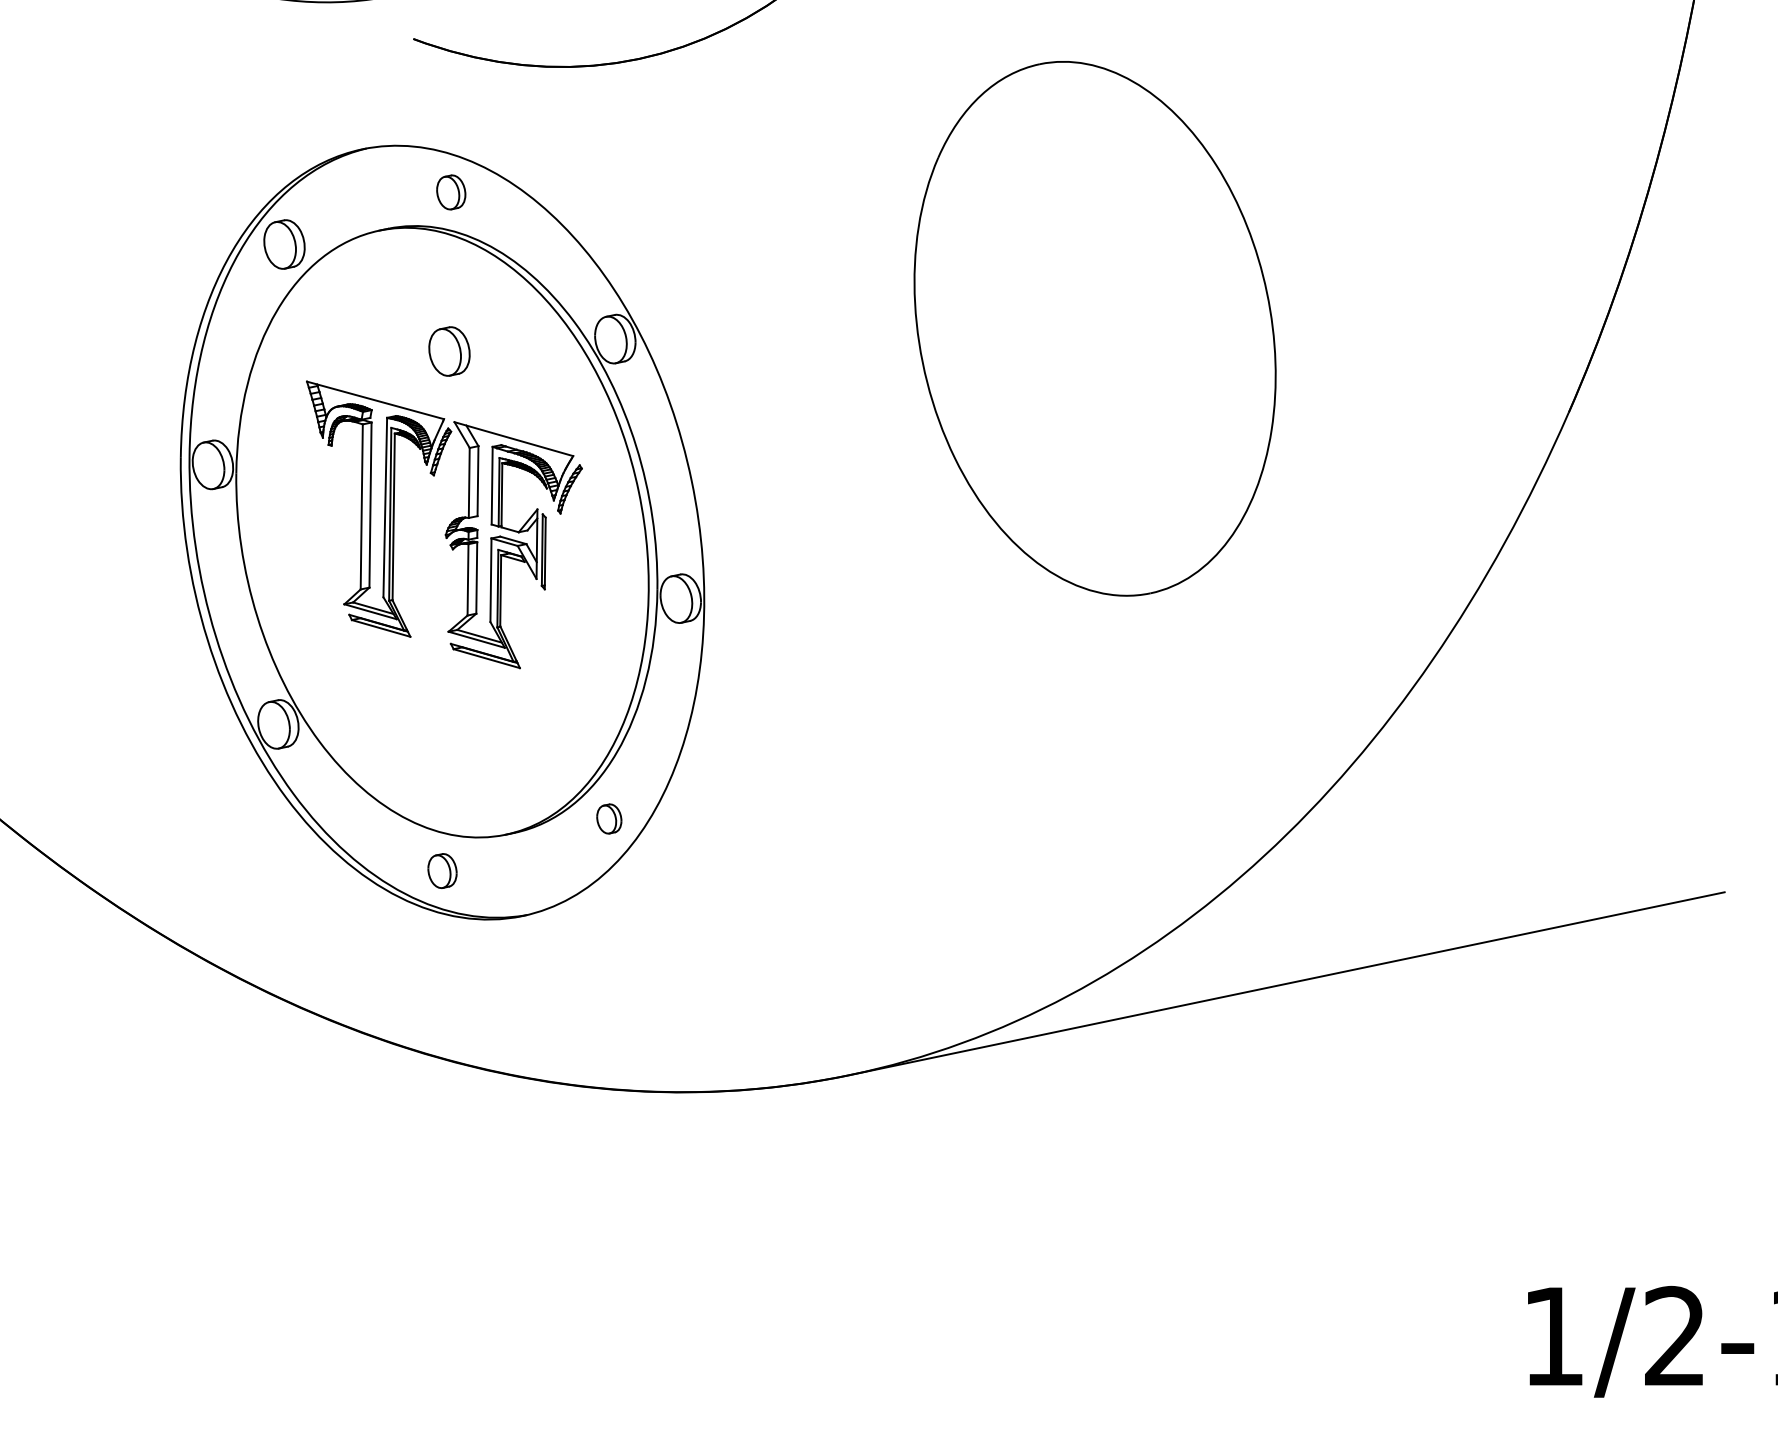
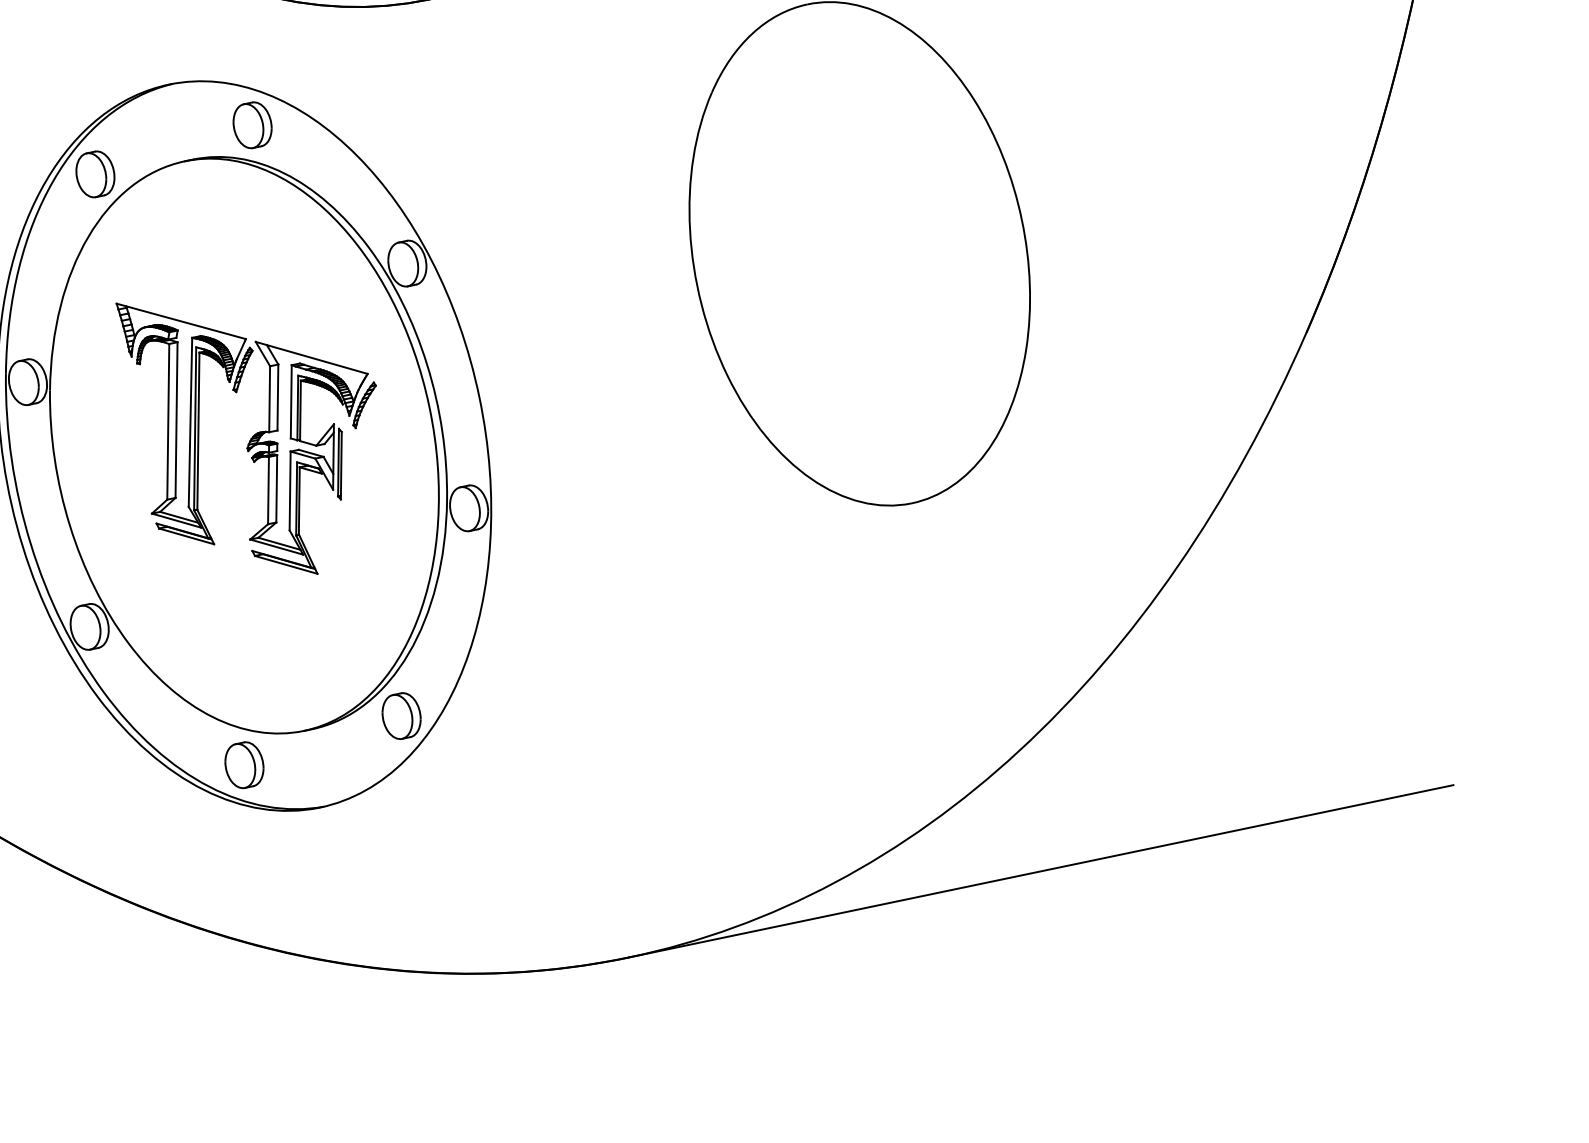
part: (451, 192) -> (252, 125), size x1.43
part: (449, 351) -> (251, 275), removed
part: (609, 818) -> (401, 715), size x1.67
part: (442, 870) -> (244, 764), size x1.43

